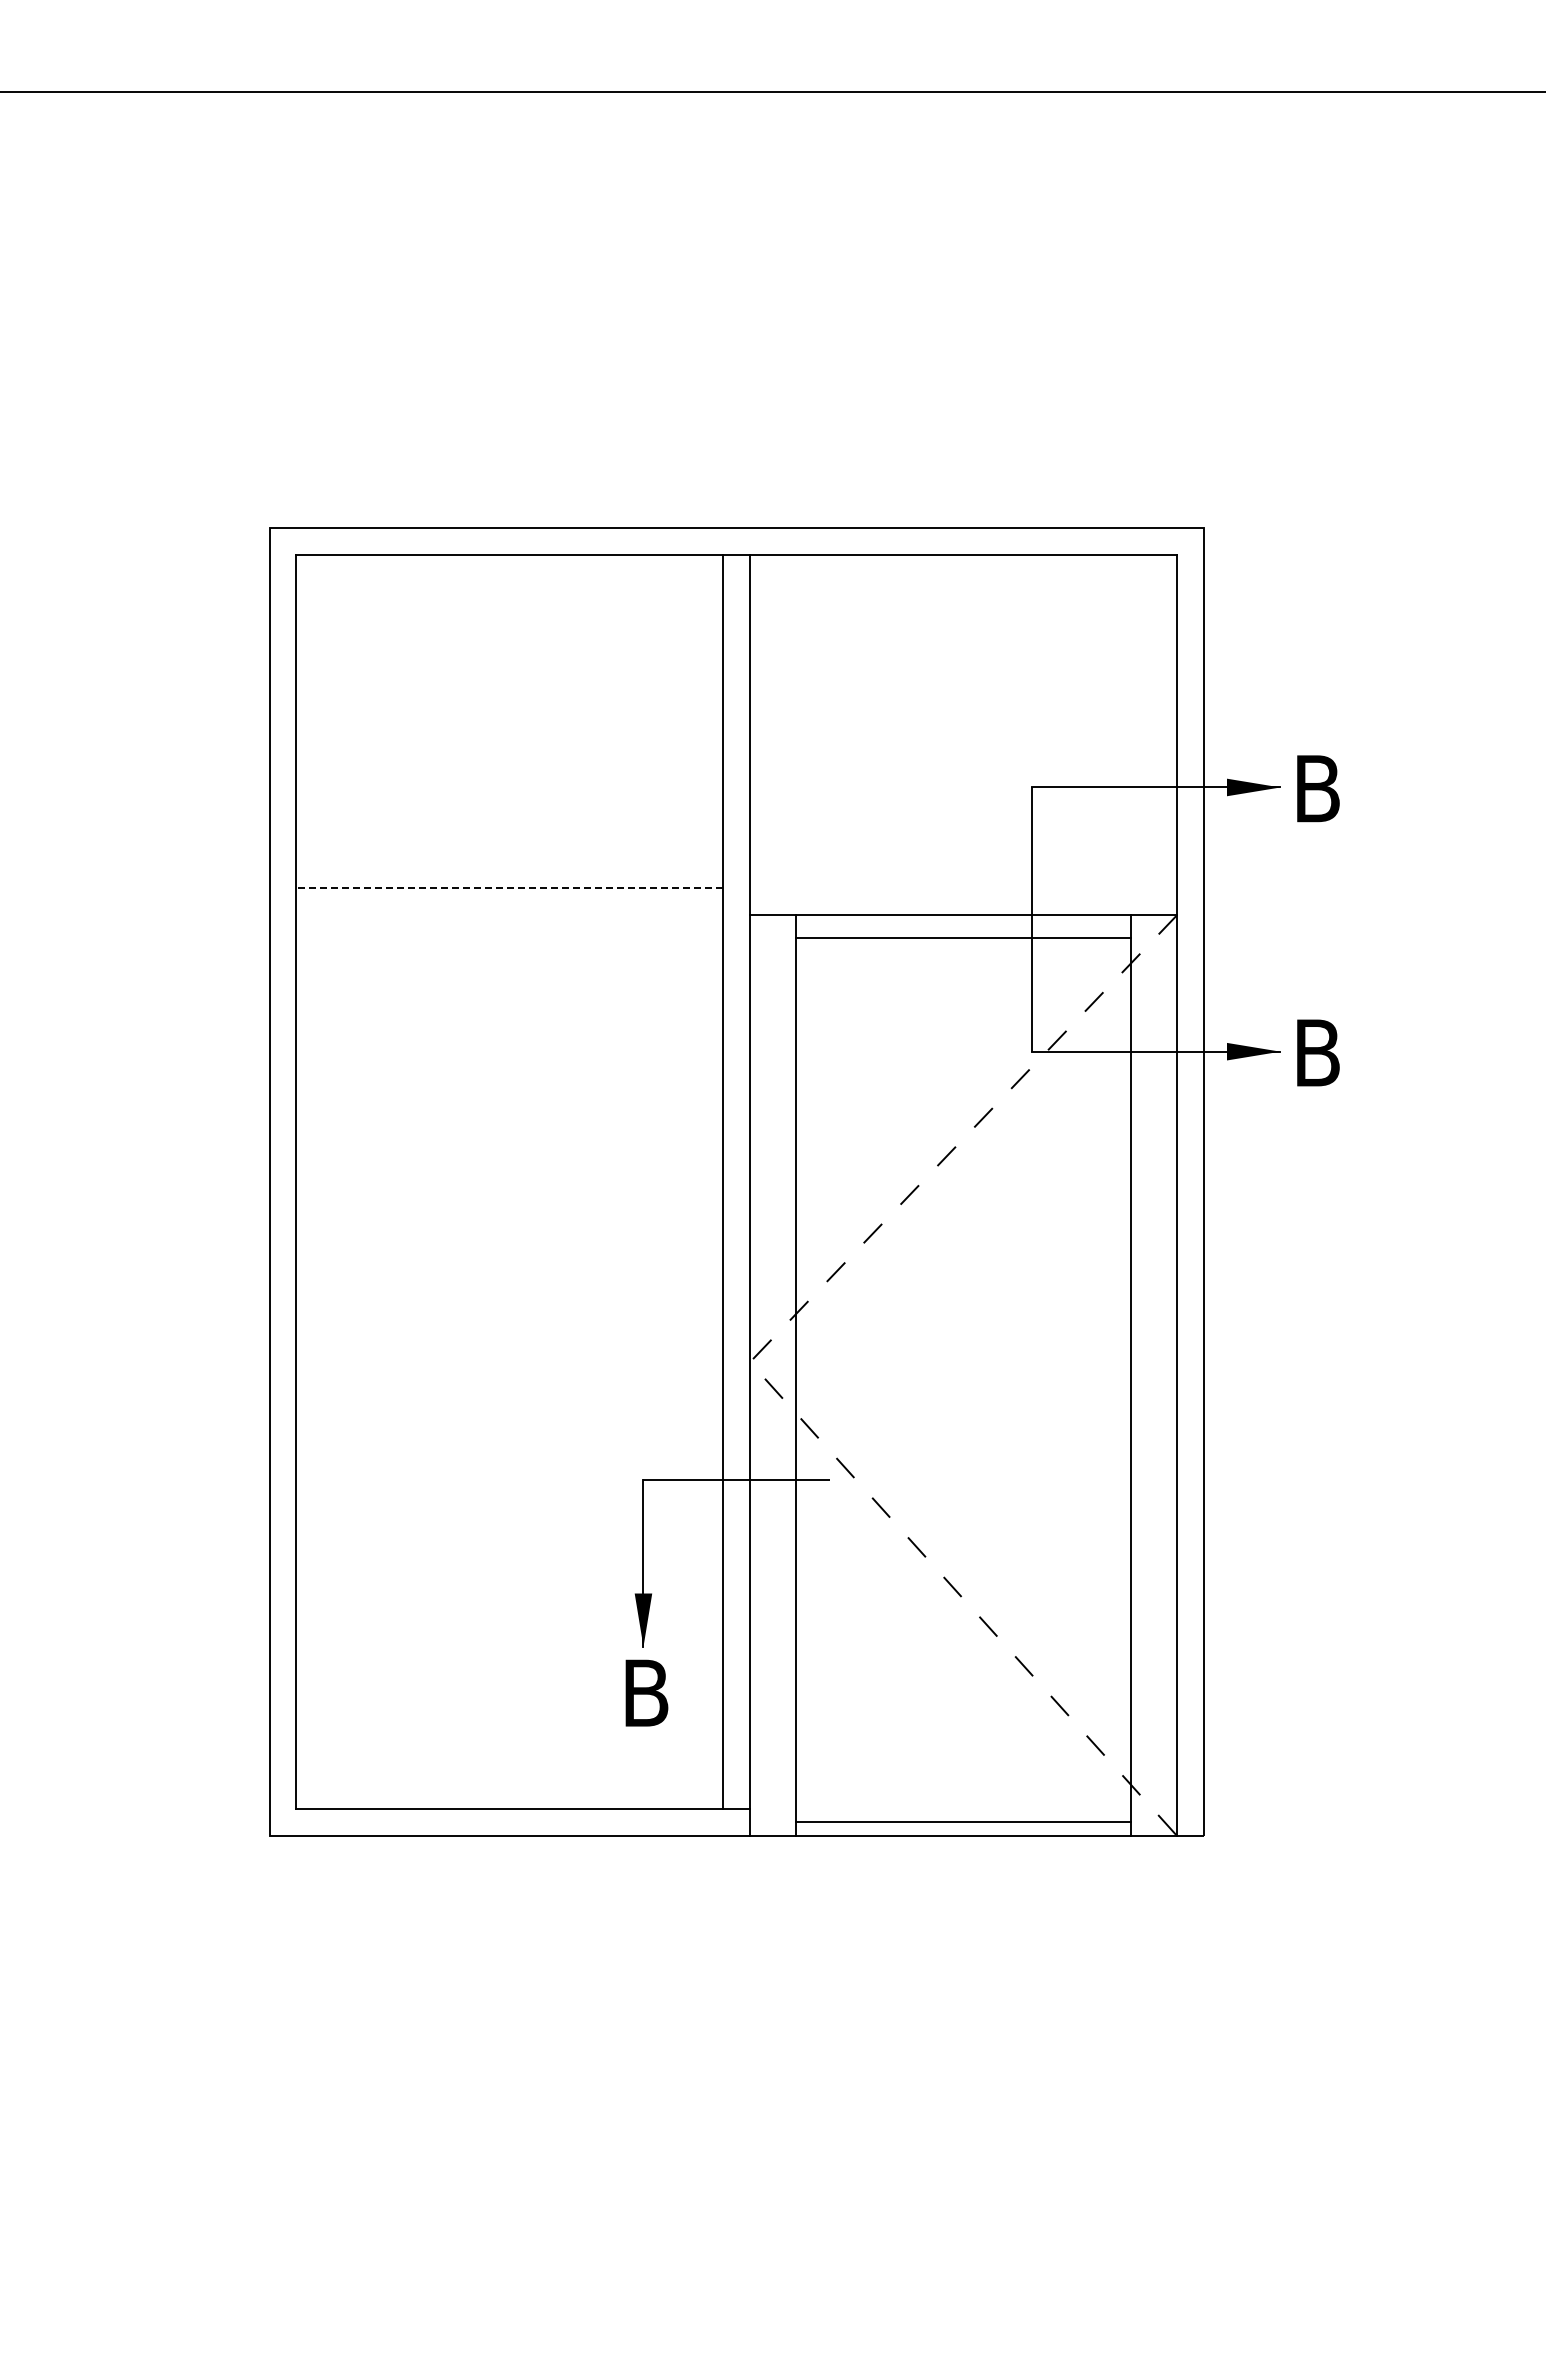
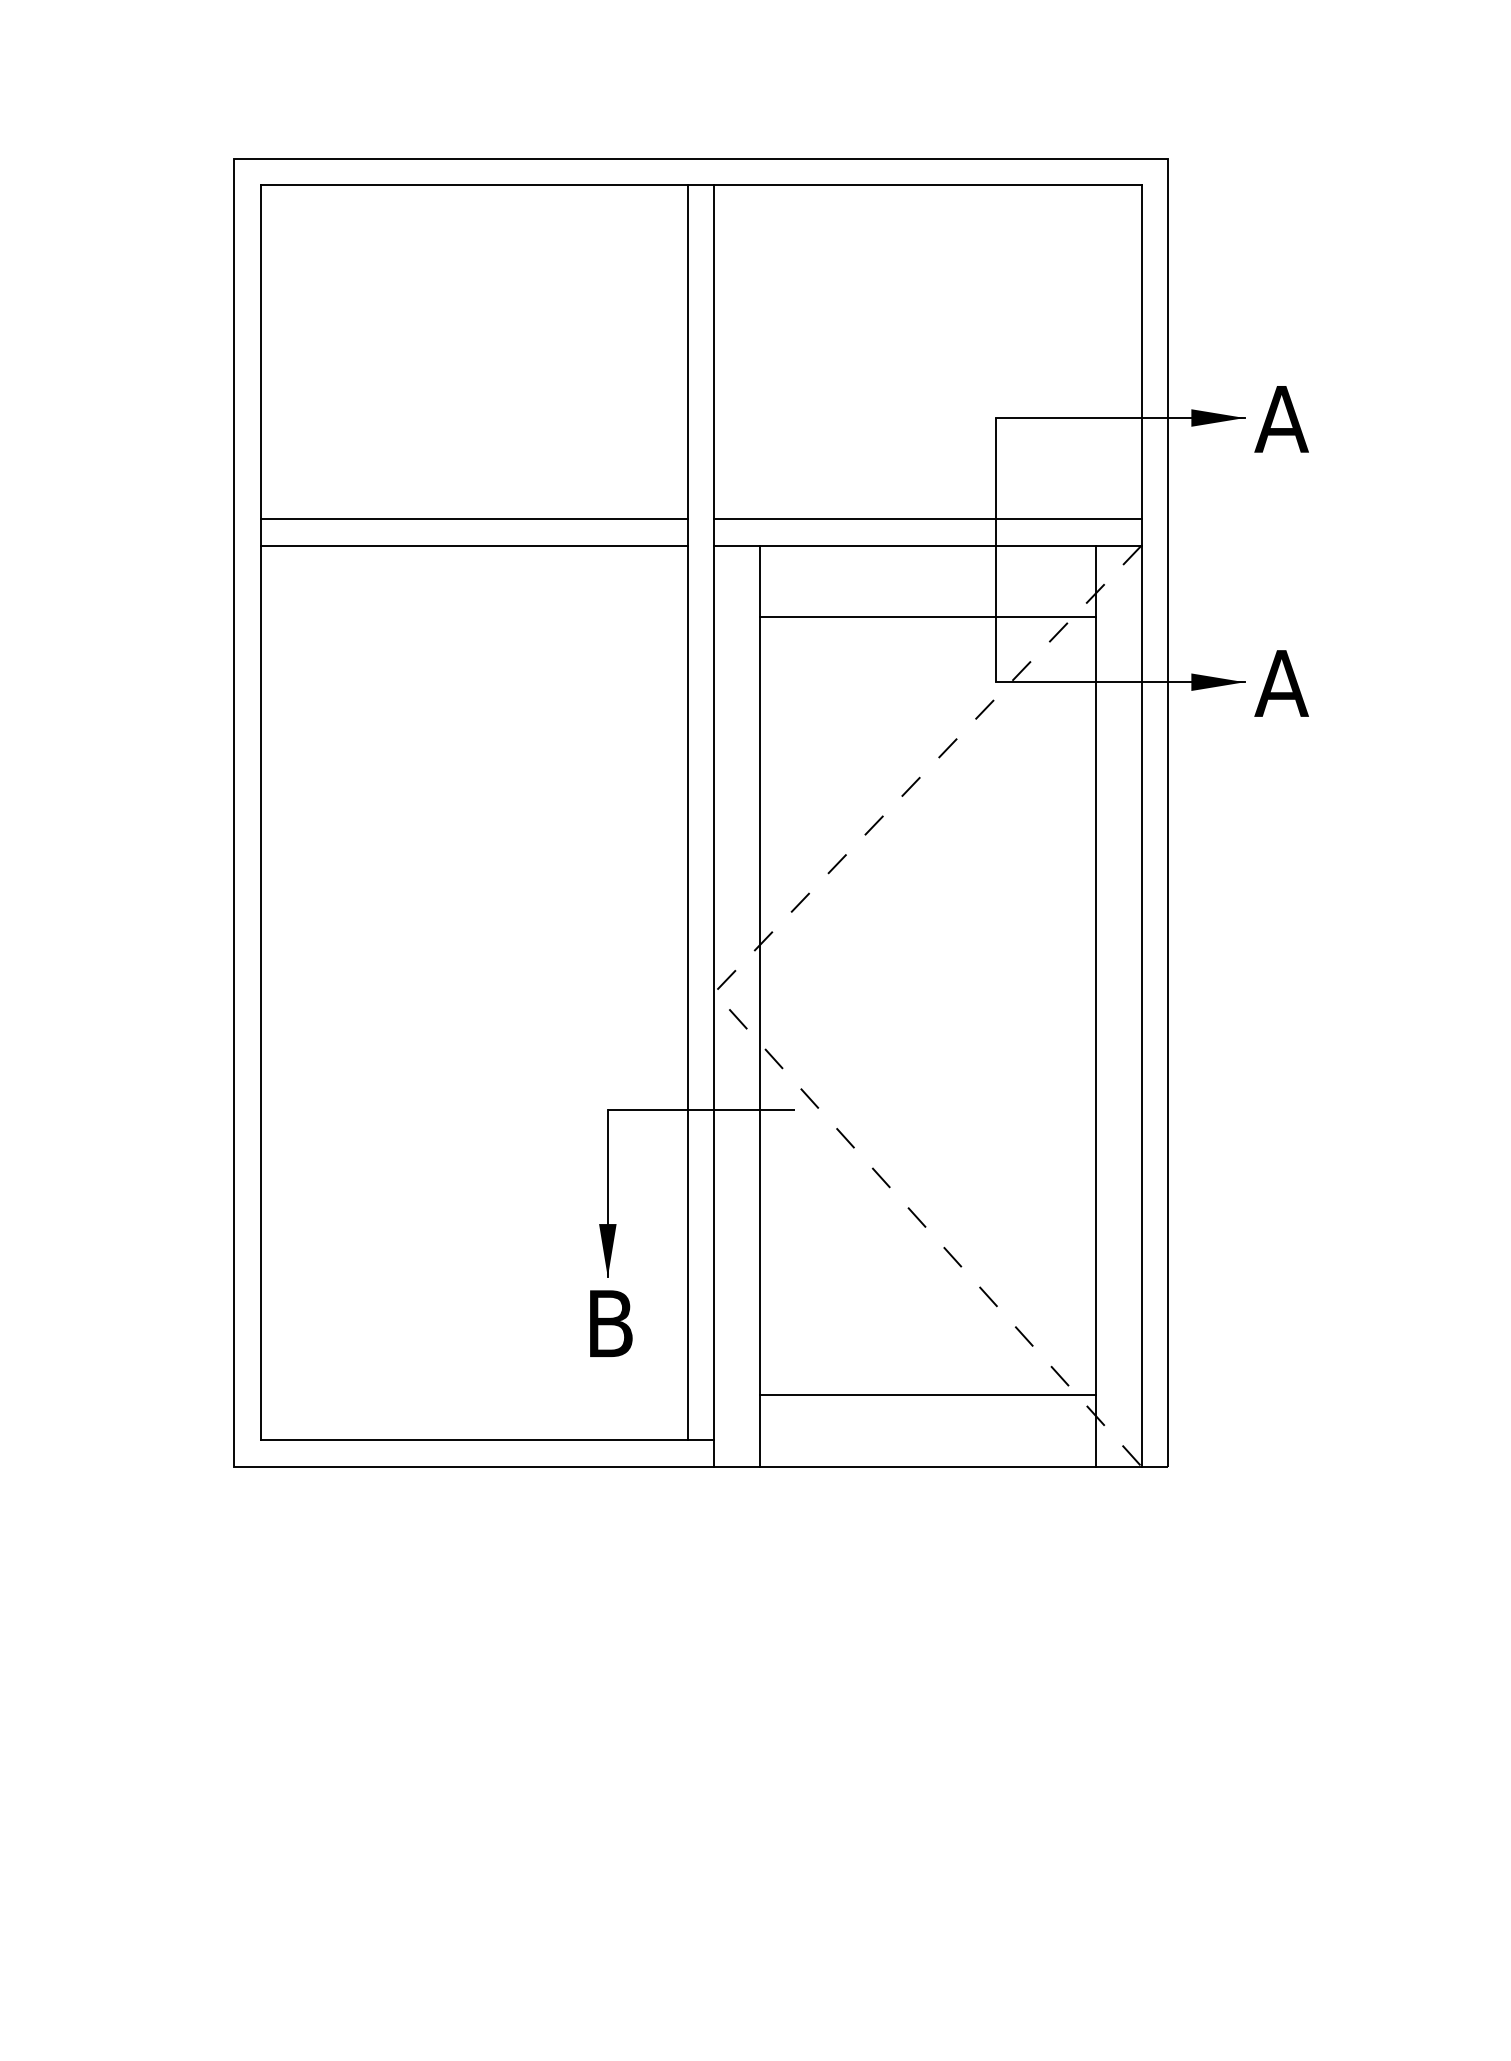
text: (1317, 788) -> (1281, 419), B -> A
line: (509, 888) -> (473, 519), dashed -> solid
line: (963, 888) -> (927, 519), added
line: (509, 915) -> (473, 546), added
line: (963, 938) -> (927, 617), moved
text: (1317, 1052) -> (1281, 683), B -> A
line: (963, 1821) -> (927, 1395), moved

